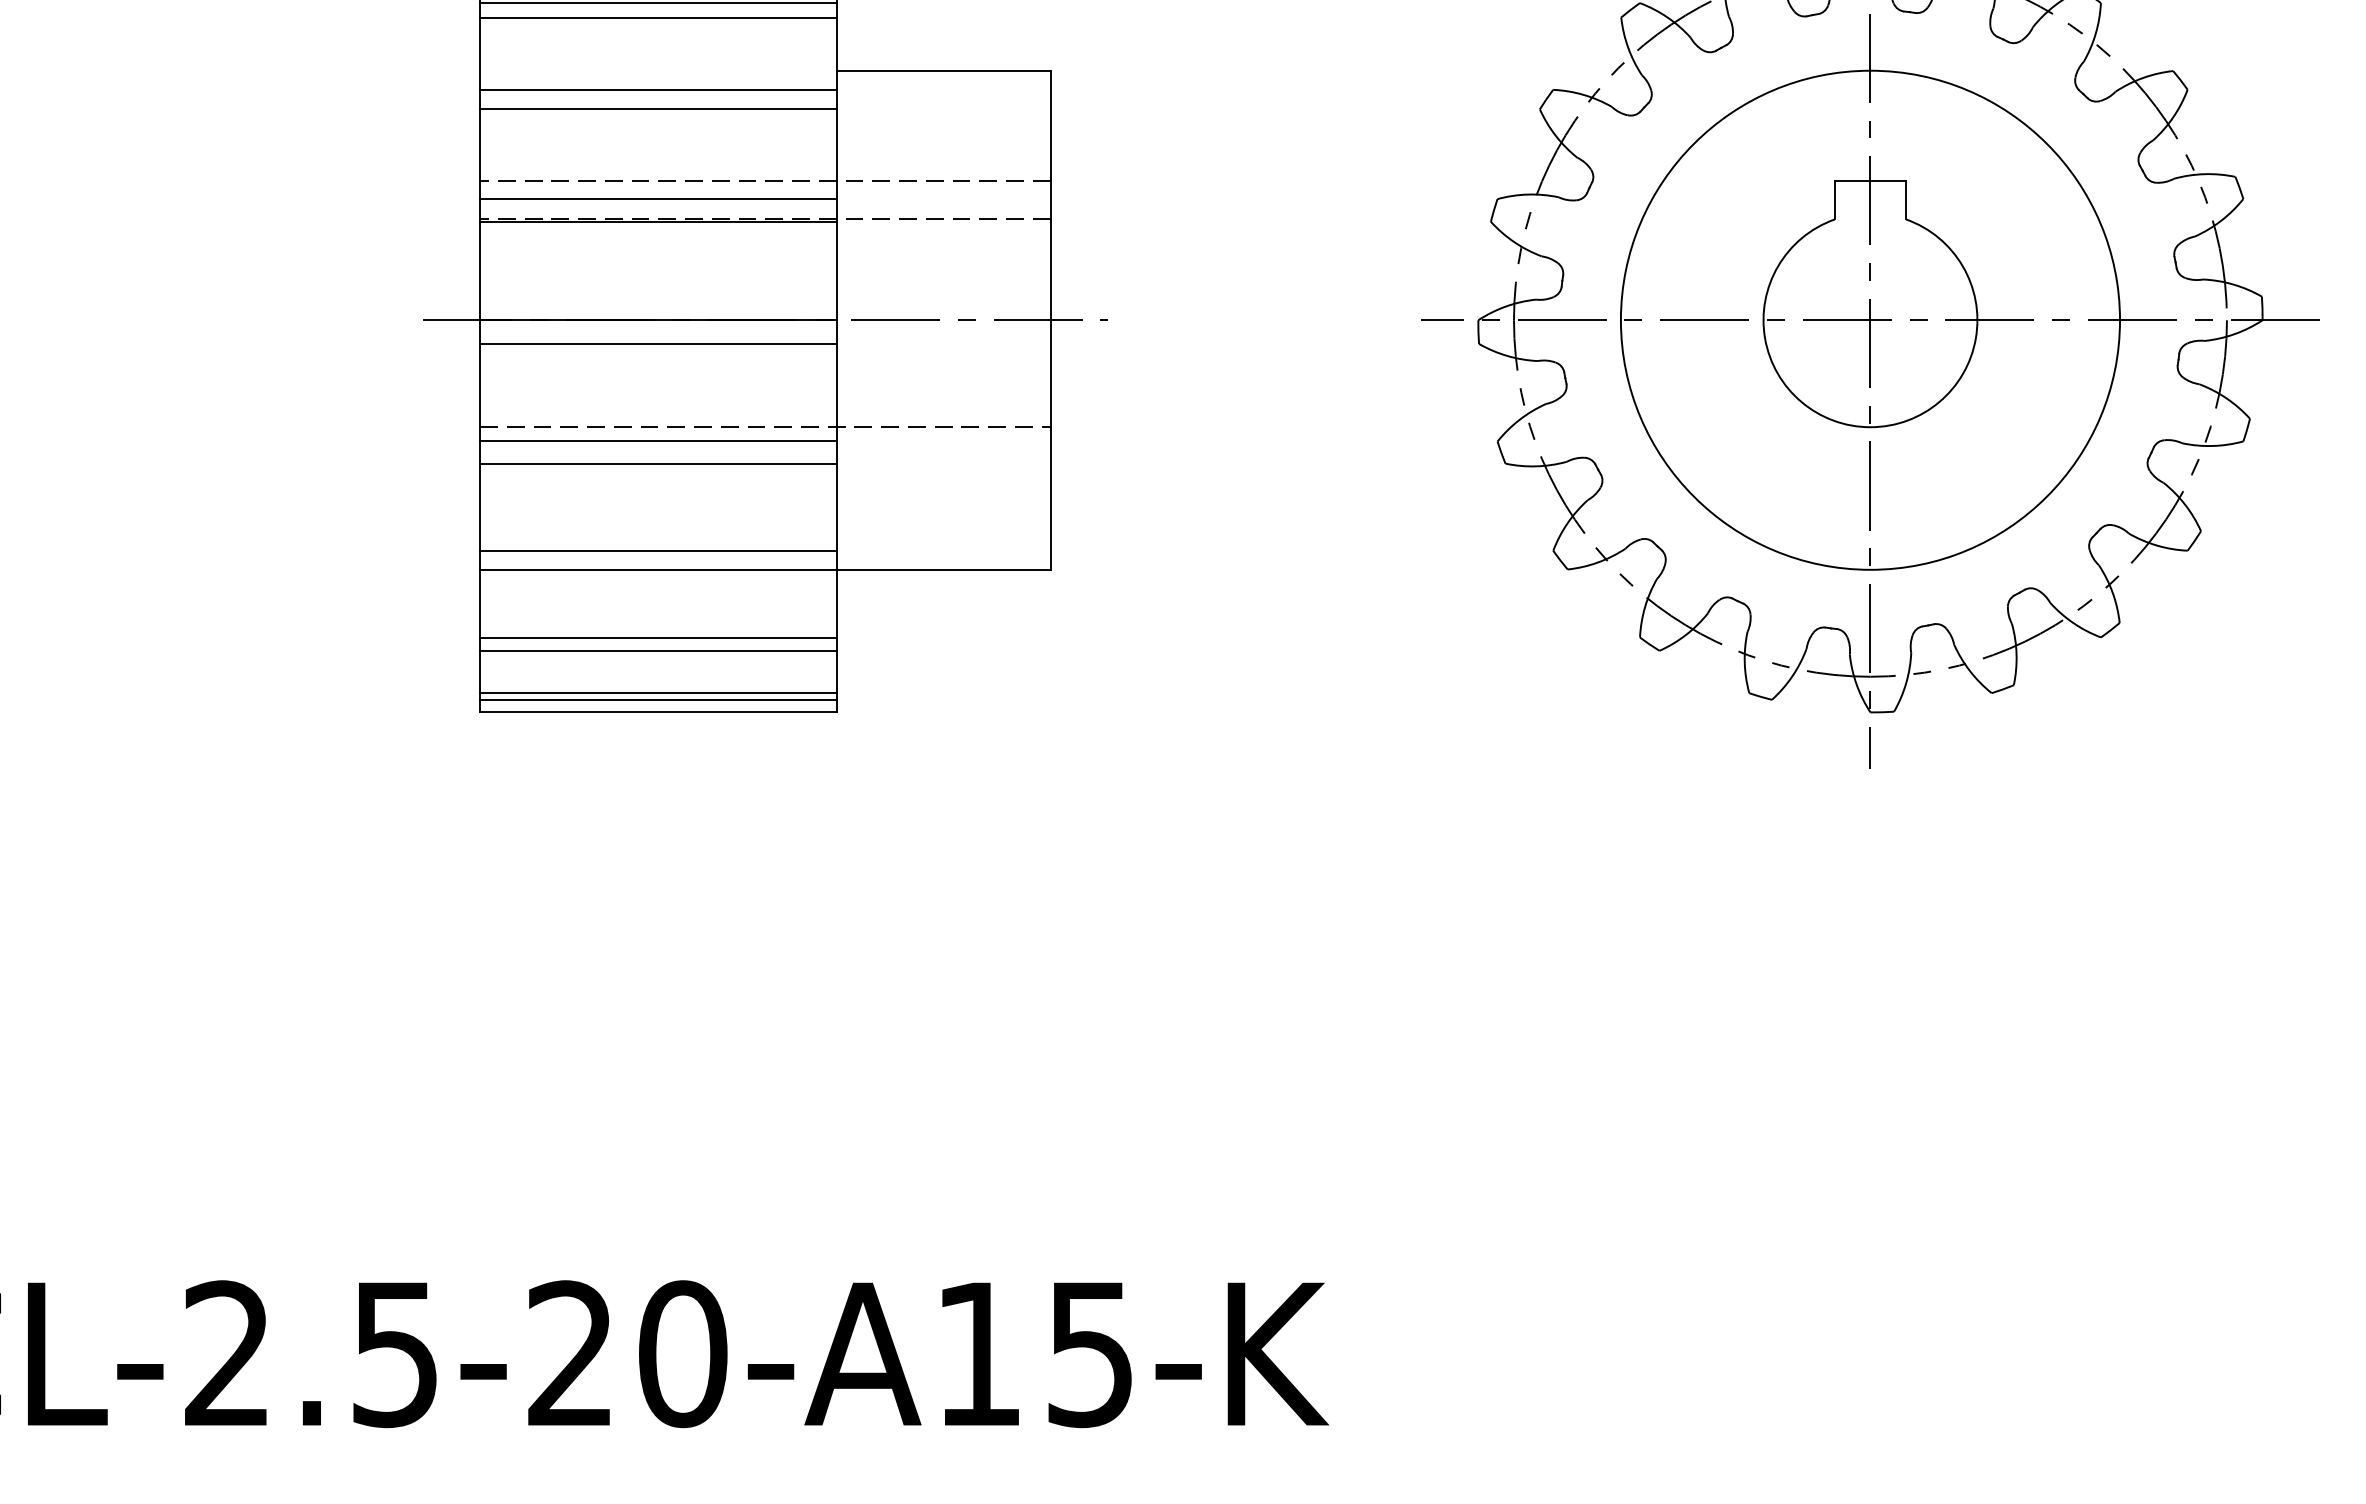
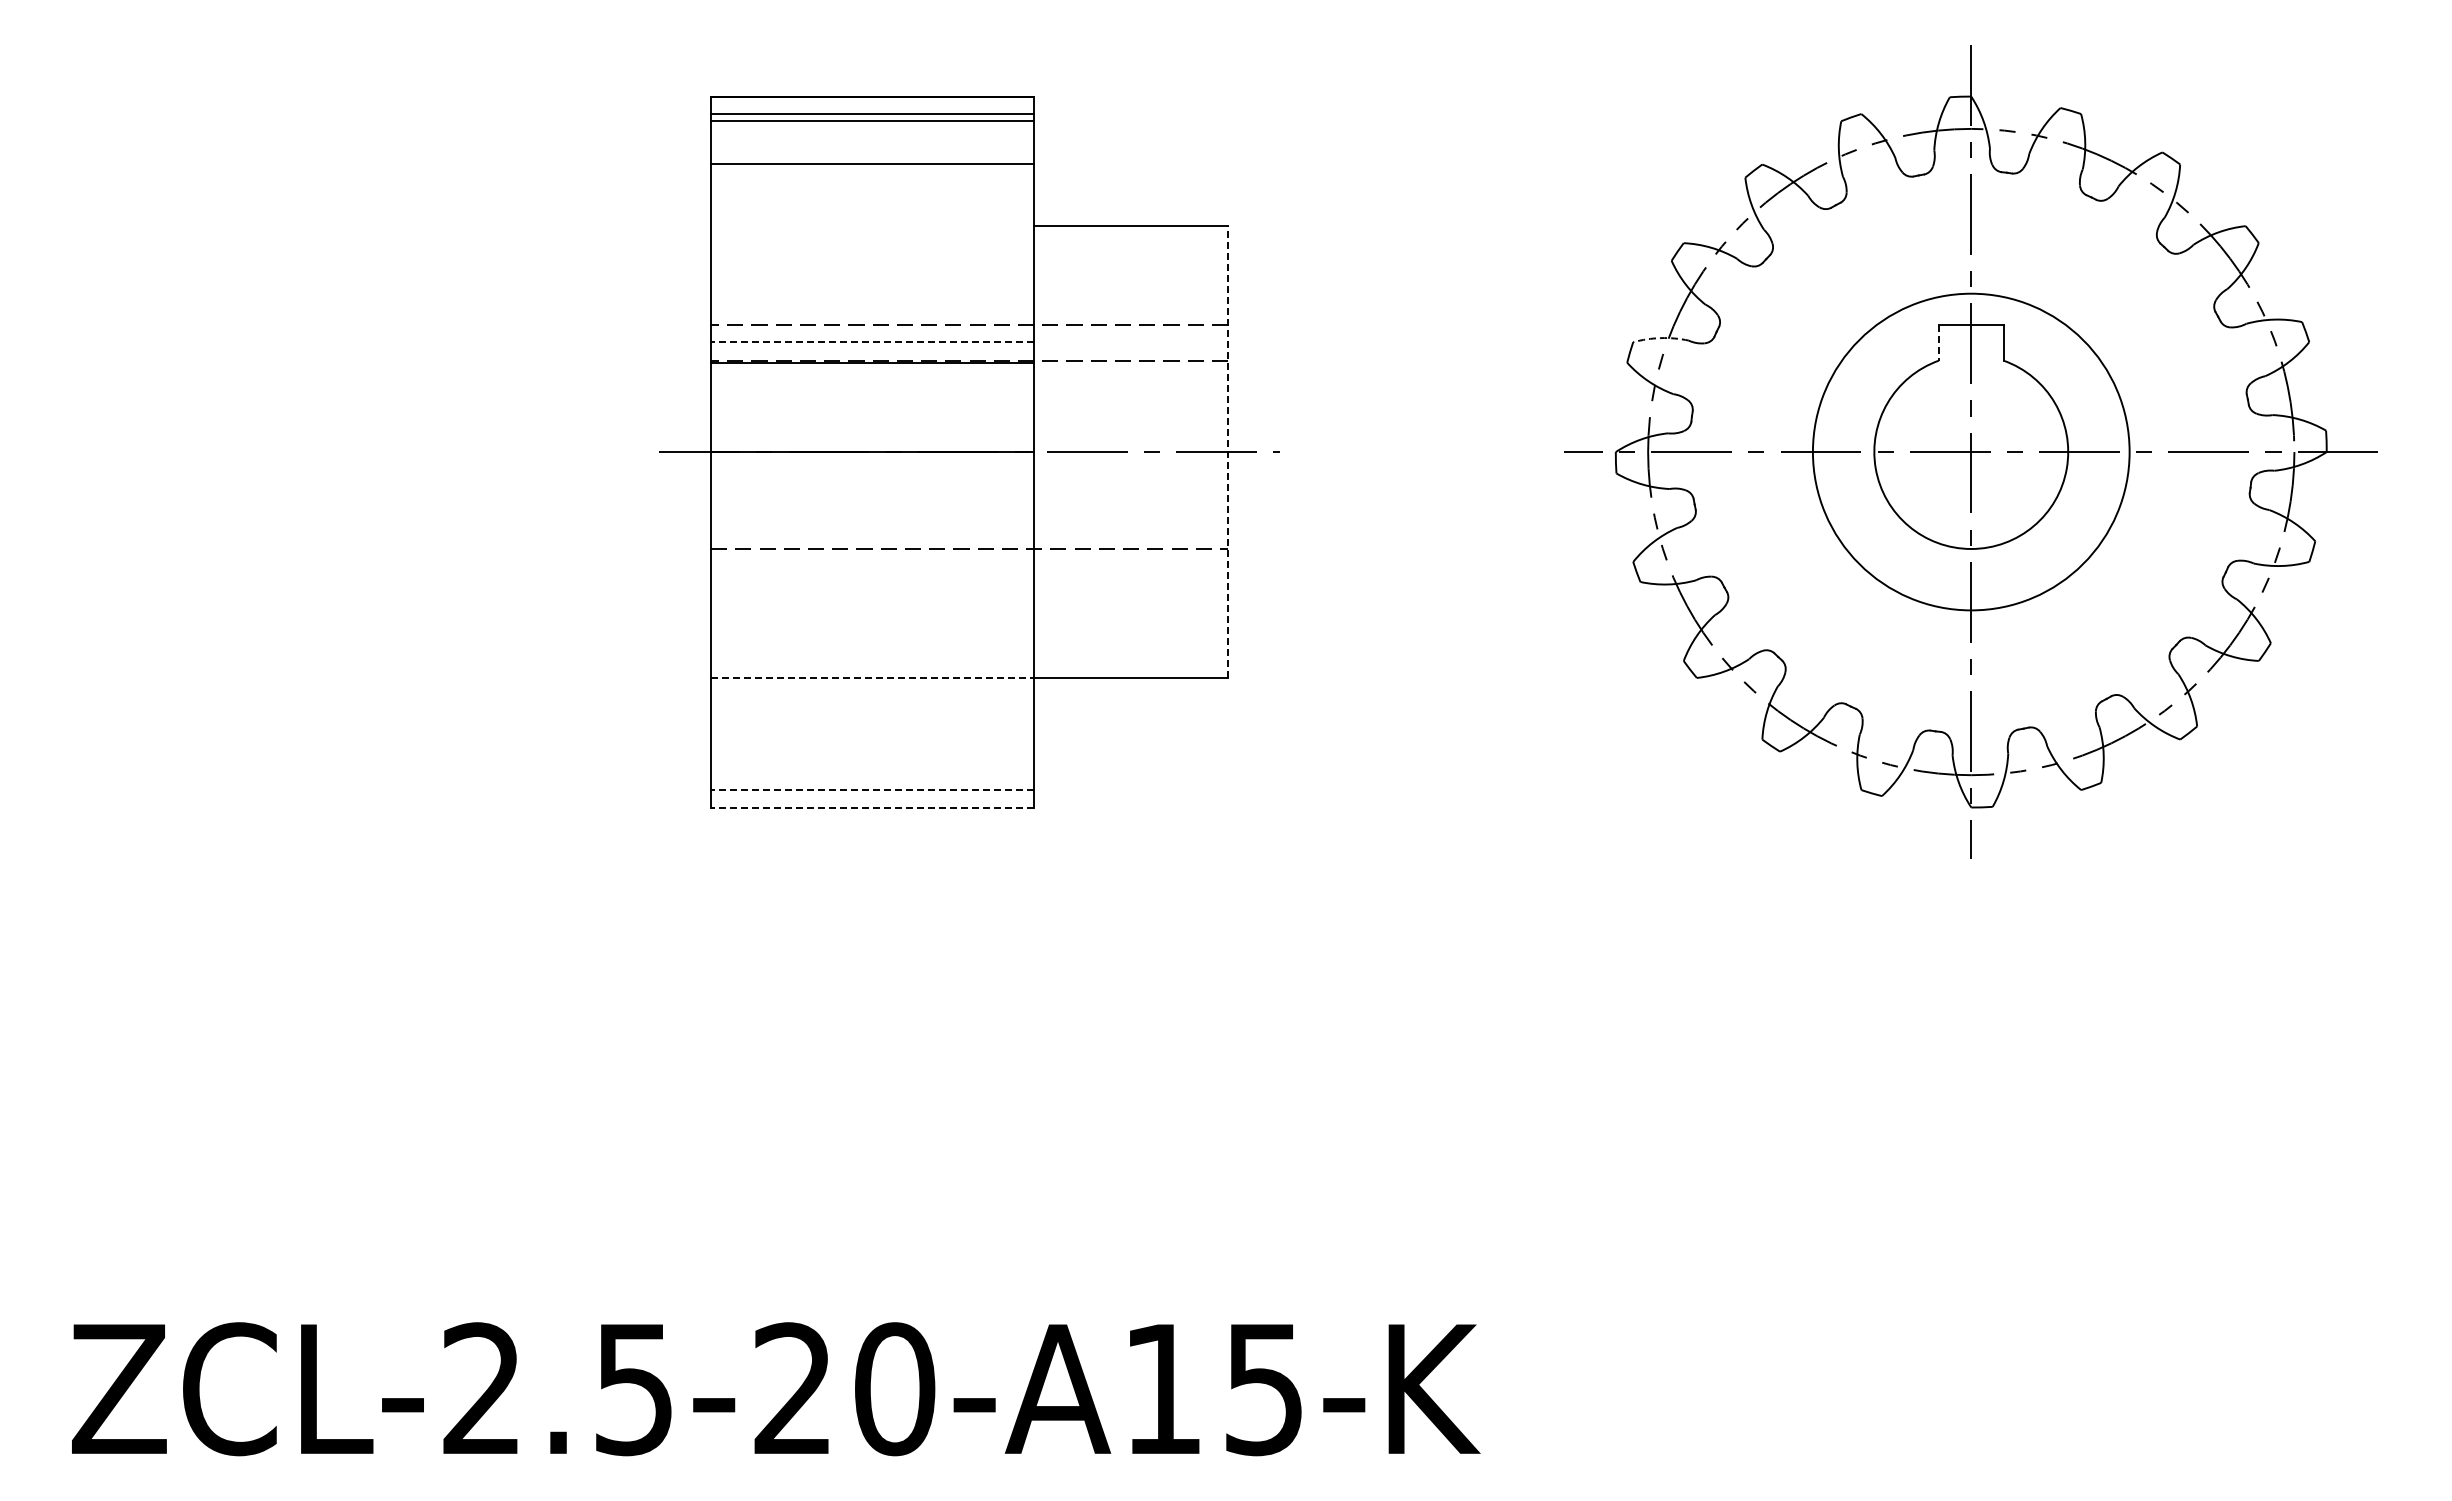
line: (658, 17) -> (872, 177), removed
line: (658, 90) -> (872, 243), removed
line: (658, 108) -> (872, 260), removed
arc: (1527, 195) -> (1660, 338), solid -> dashed
line: (658, 199) -> (872, 342), solid -> dashed
line: (1834, 200) -> (1938, 343), solid -> dashed
line: (1051, 319) -> (1228, 451), solid -> dashed
circle: (1870, 319) -> (1971, 451), size x0.7
line: (658, 343) -> (872, 473), removed
line: (658, 441) -> (872, 561), removed
line: (658, 464) -> (872, 582), removed
line: (658, 550) -> (872, 660), removed
line: (658, 570) -> (872, 678), solid -> dashed
line: (658, 637) -> (872, 739), removed
line: (658, 650) -> (872, 751), removed
line: (658, 693) -> (872, 790), solid -> dashed
line: (658, 700) -> (872, 796), removed
line: (658, 712) -> (872, 807), solid -> dashed

